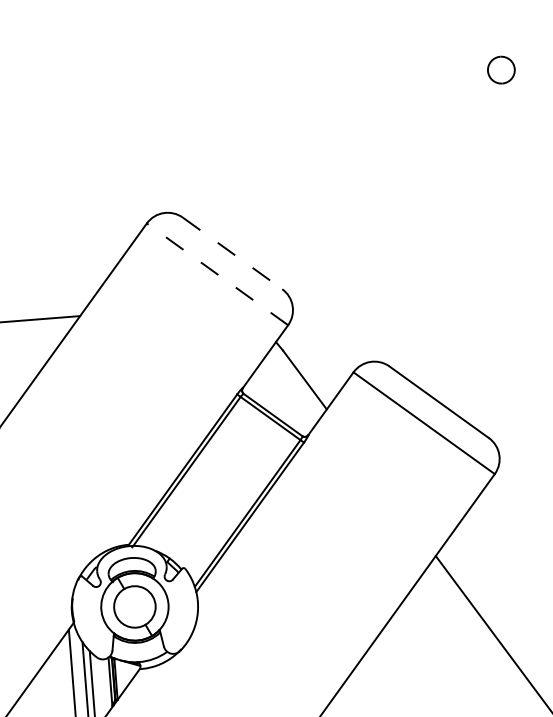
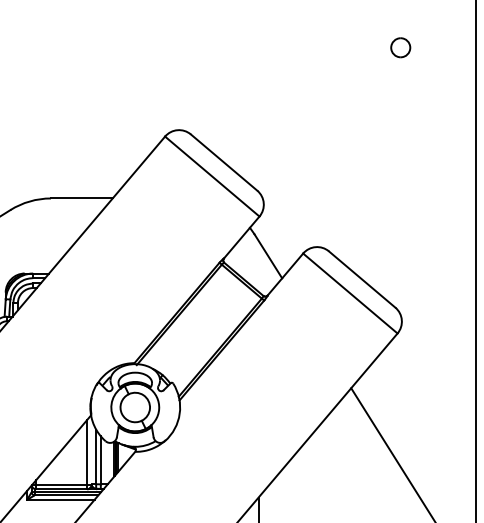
part: (501, 69) -> (400, 47), moved
line: (233, 253) -> (224, 162), dashed -> solid
line: (217, 274) -> (212, 176), dashed -> solid

